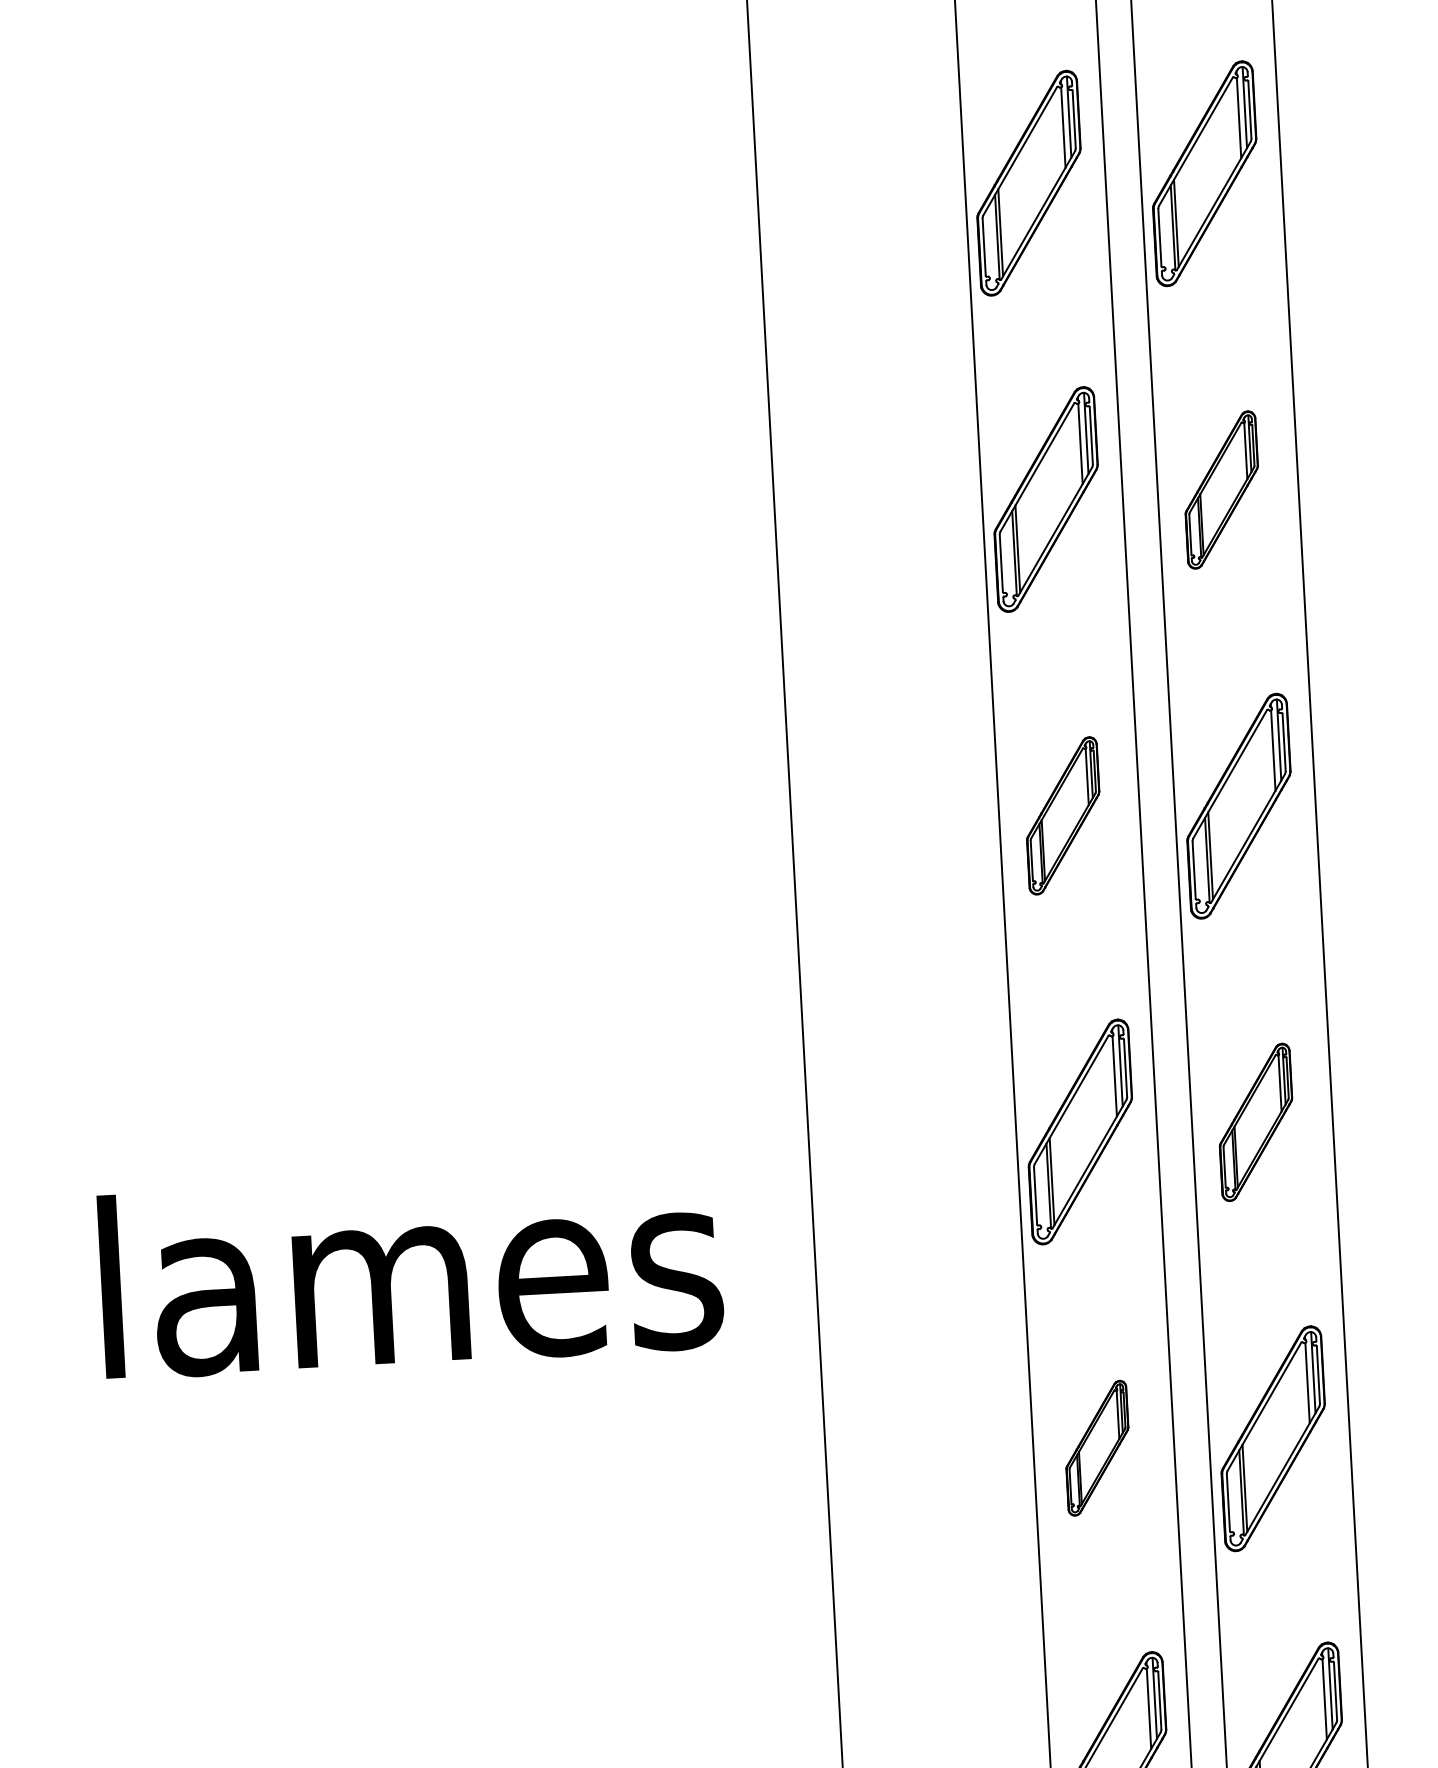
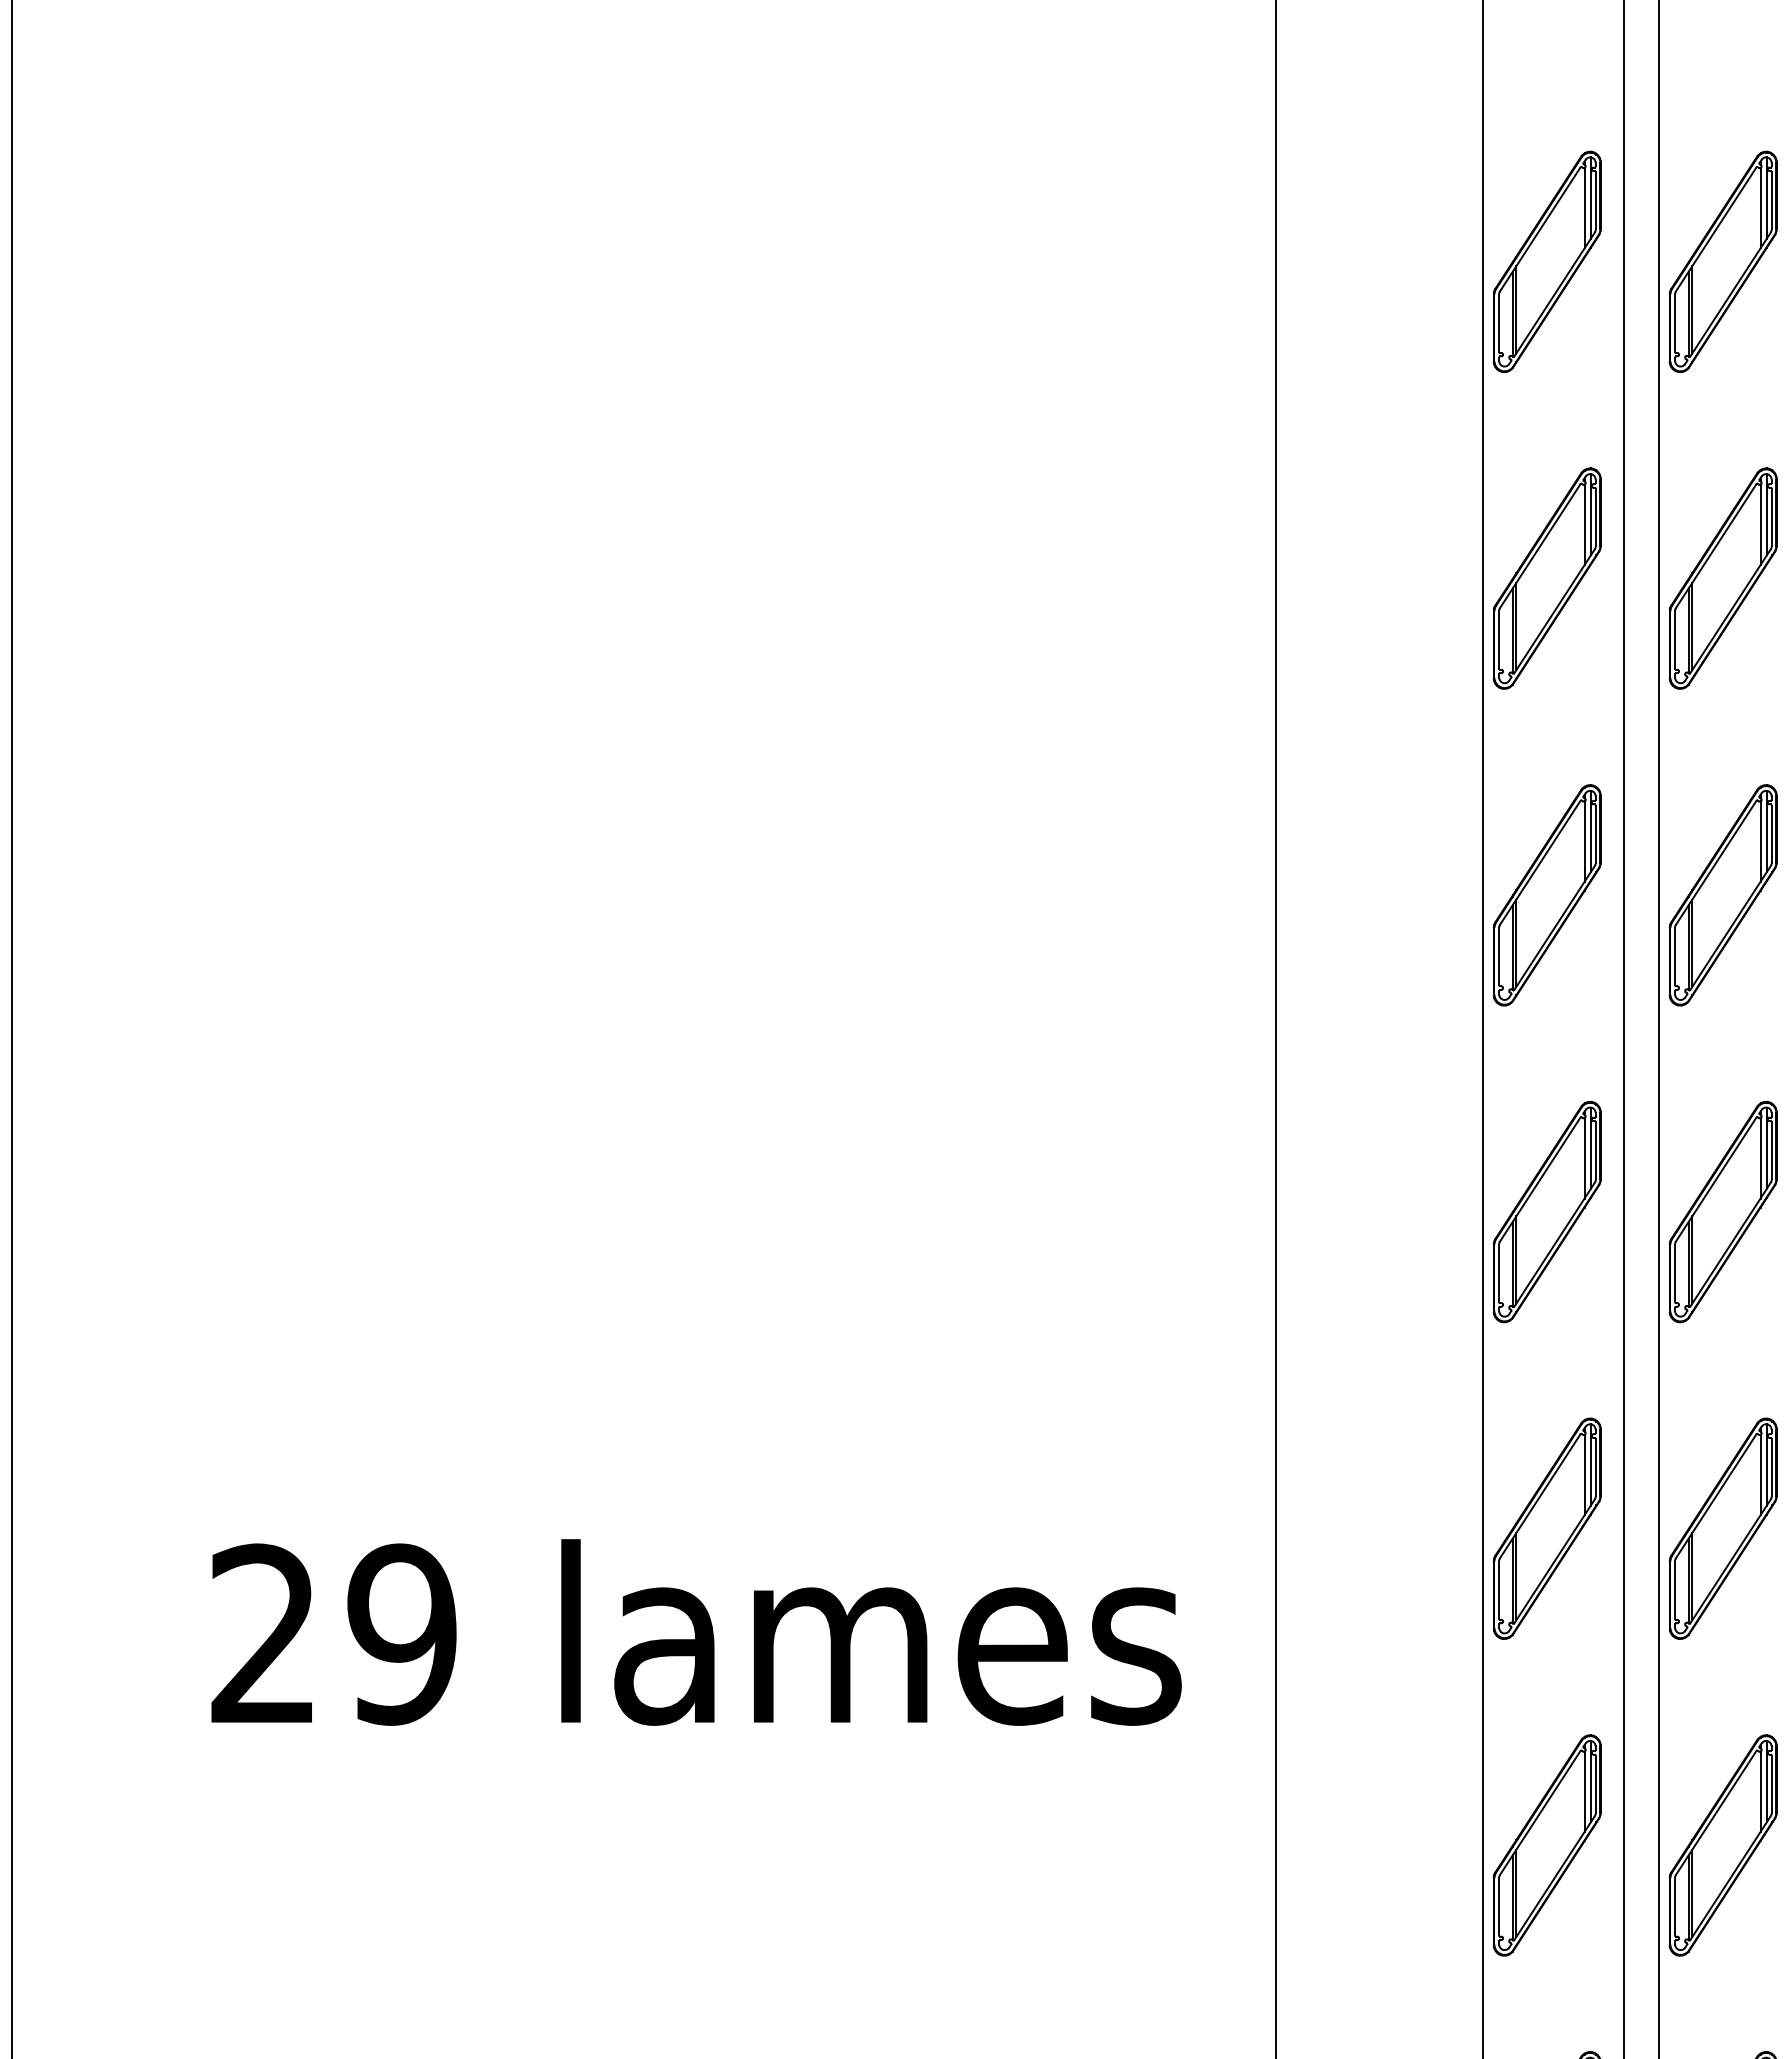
part: (1221, 490) -> (1722, 895), size x1.43
part: (1062, 816) -> (1546, 1212), size x1.43
part: (1255, 1122) -> (1722, 1528), size x1.43
part: (1096, 1448) -> (1546, 1845), size x1.67

